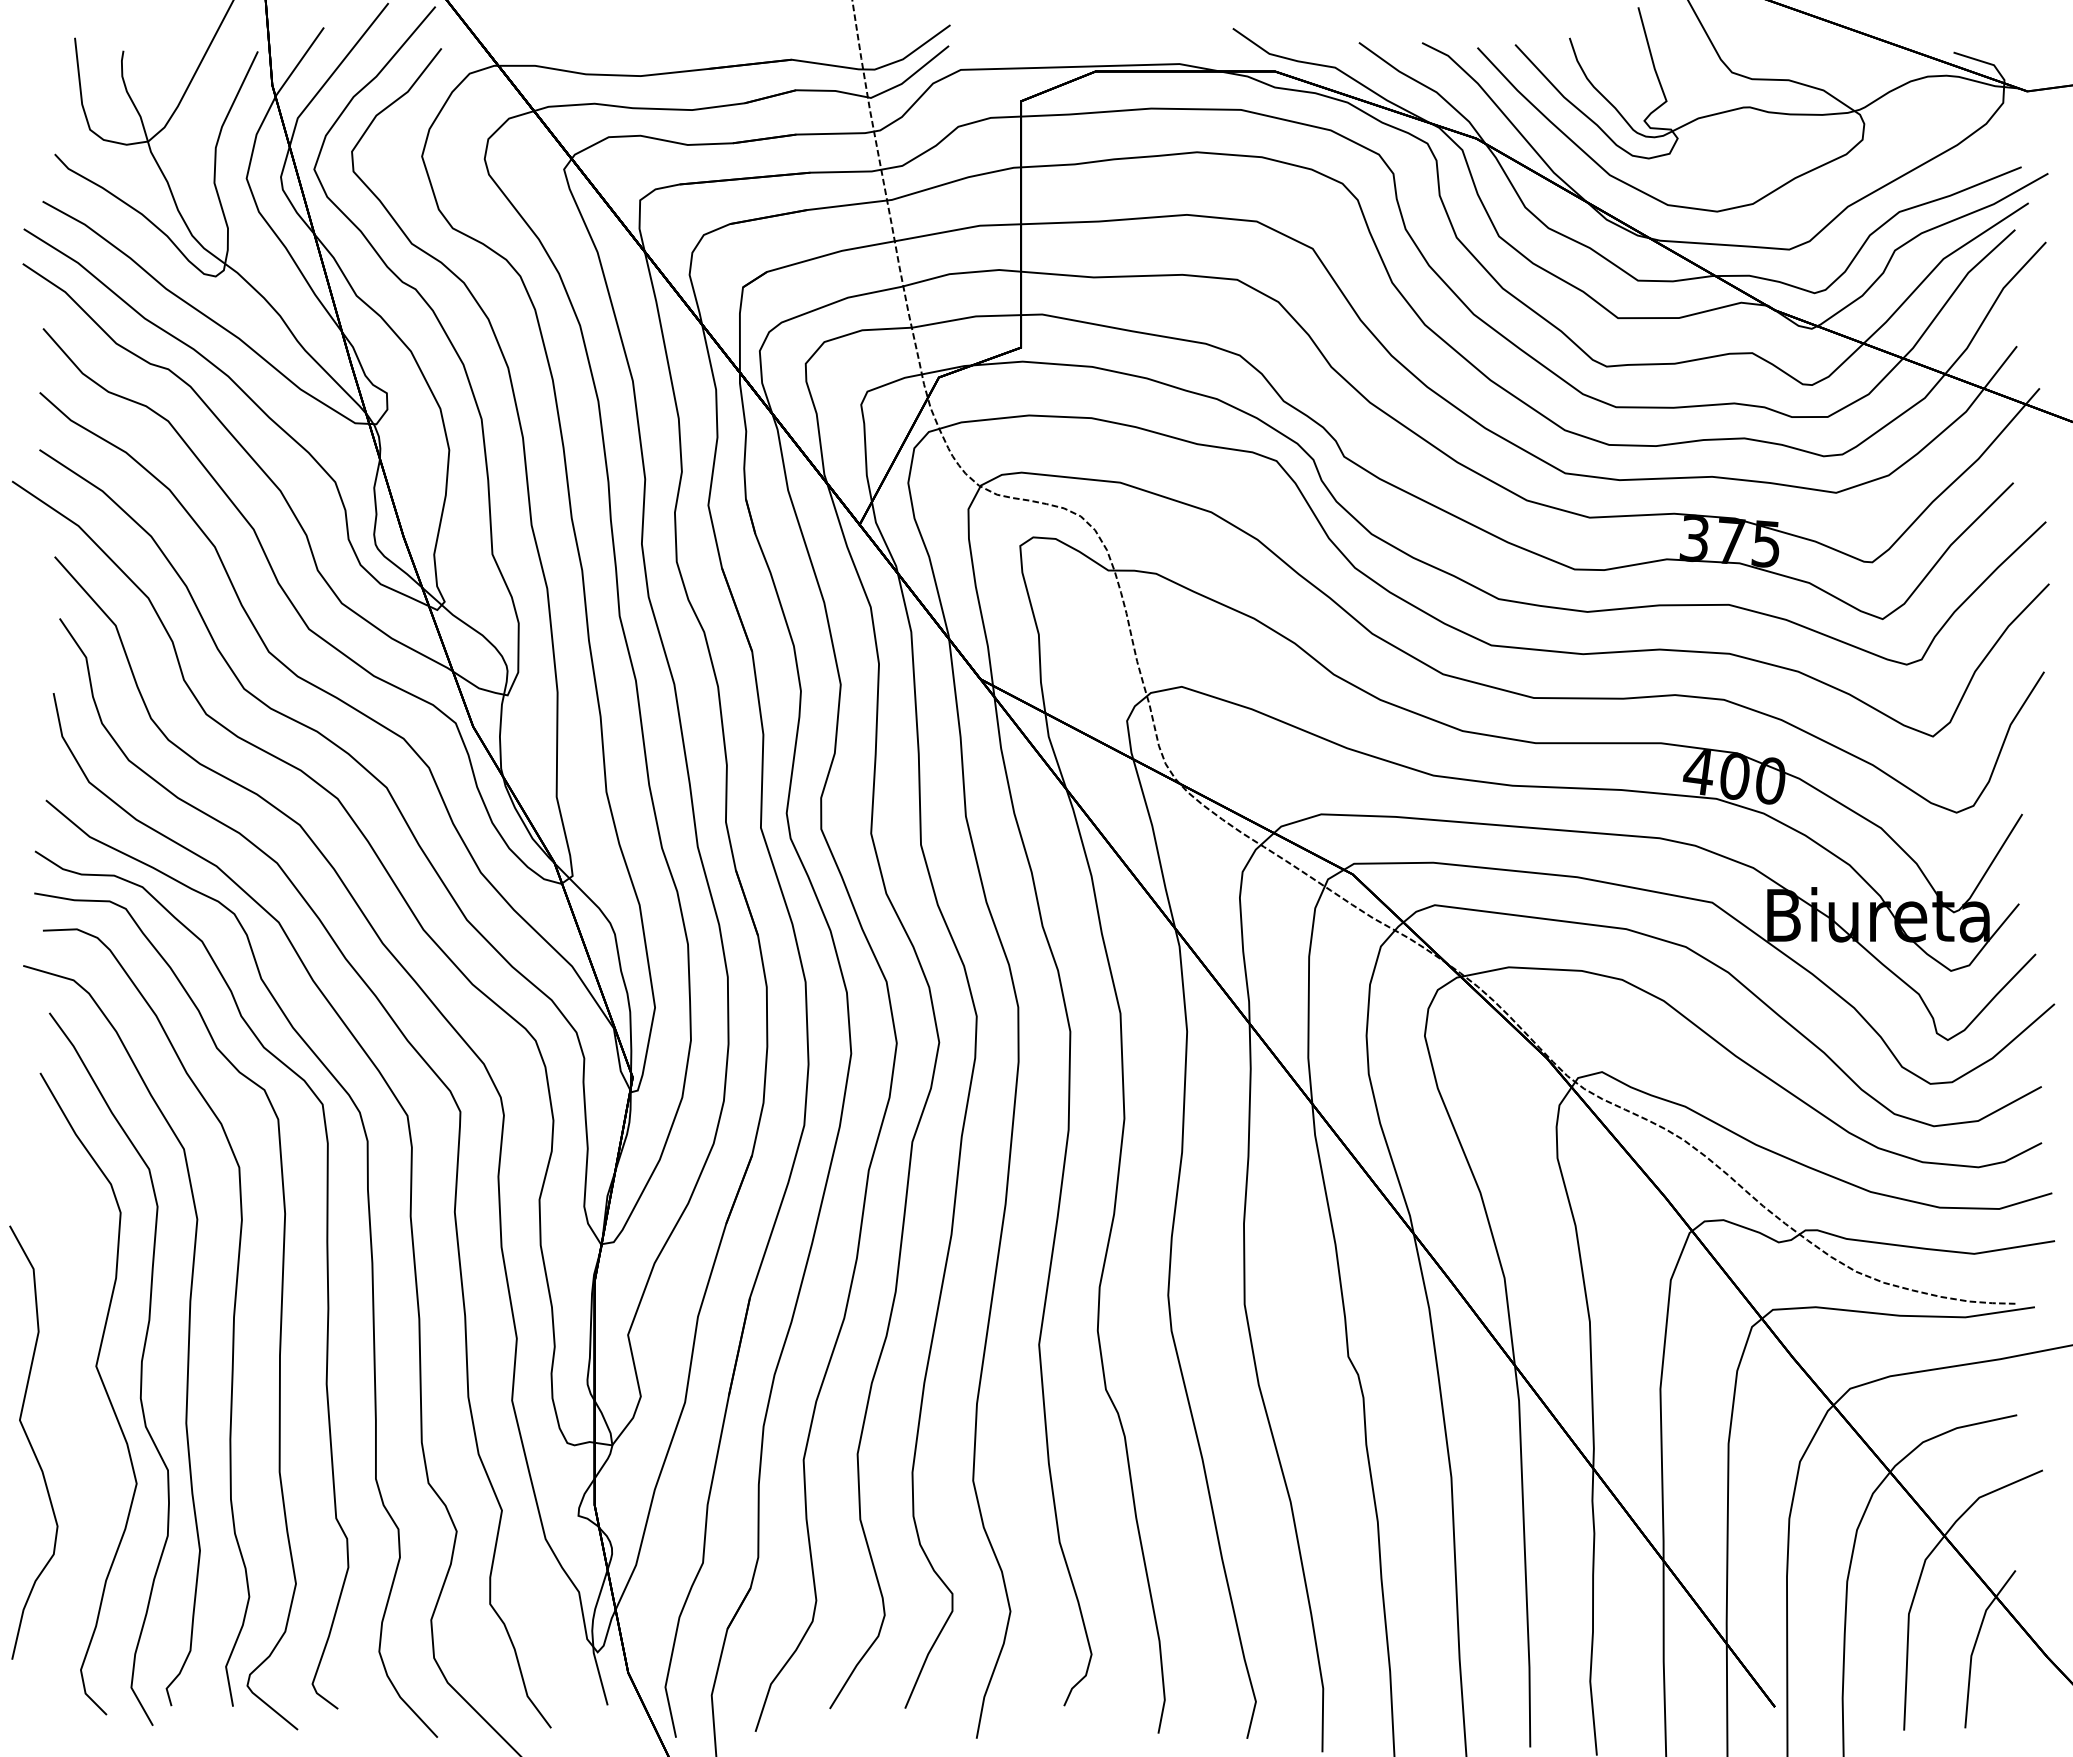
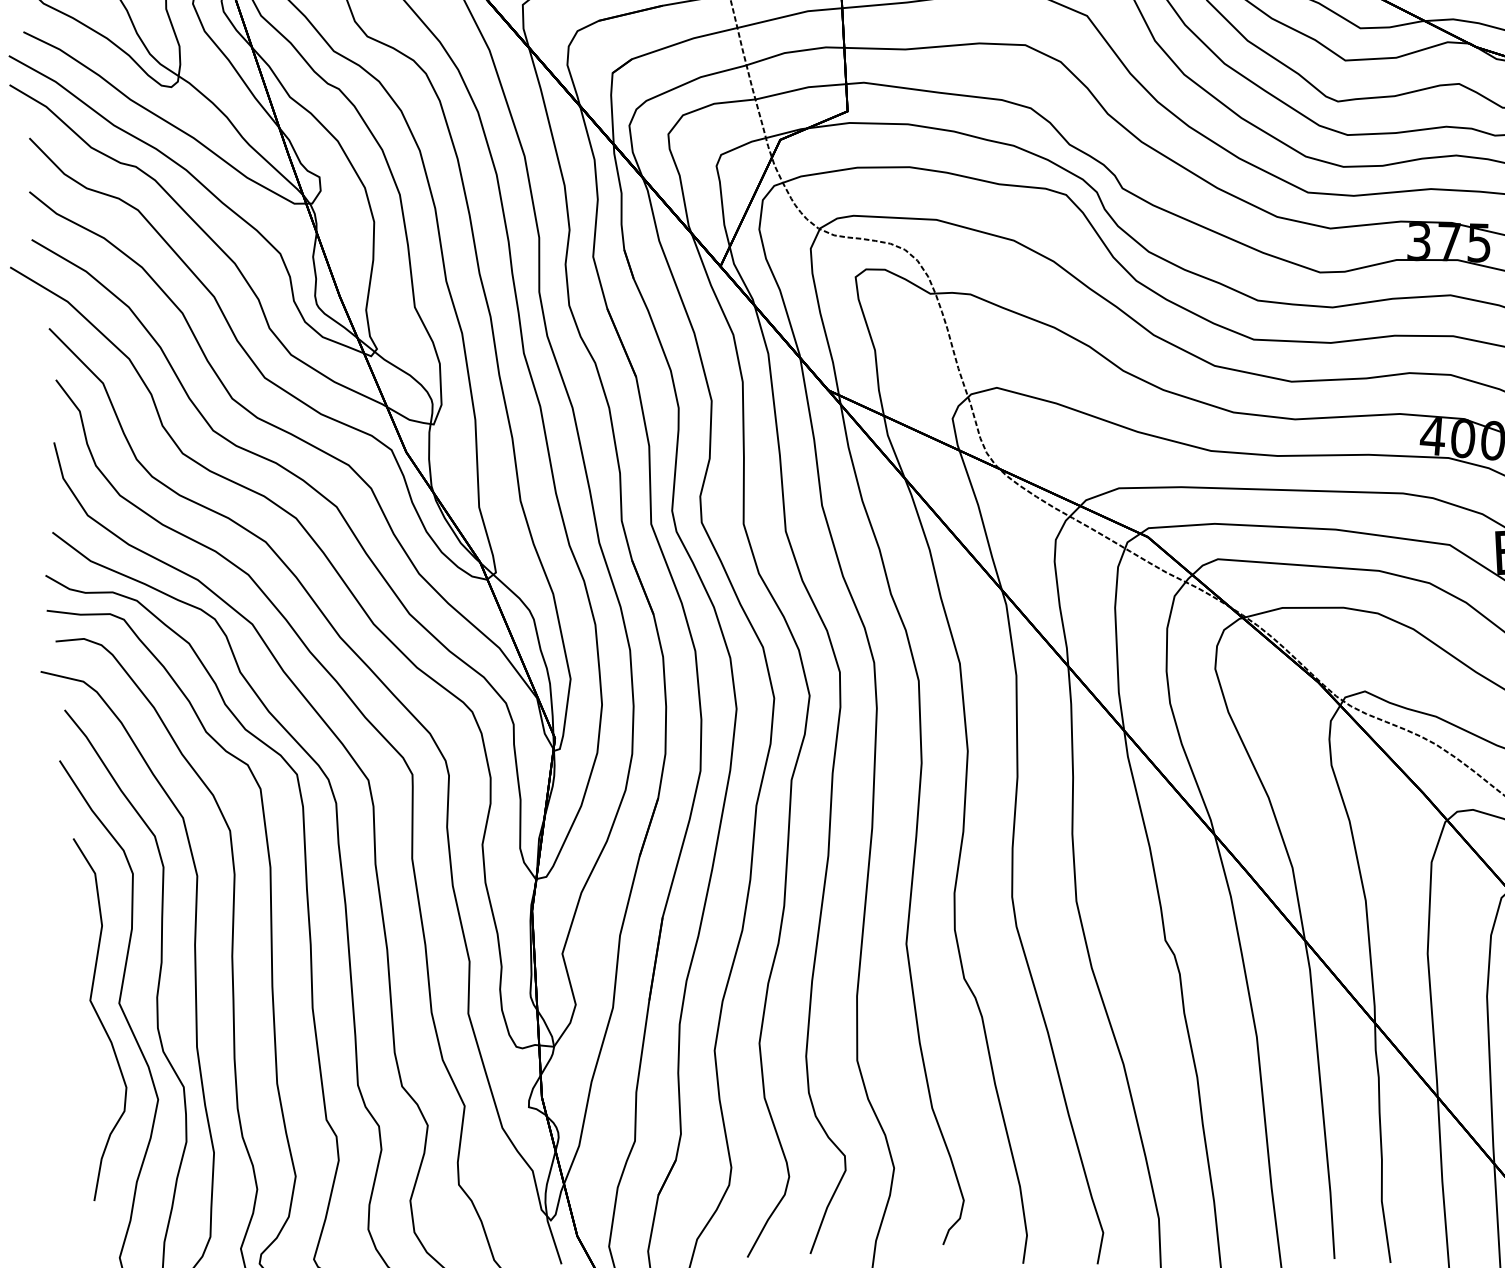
curve: (31, 1443) -> (101, 1019), moved

